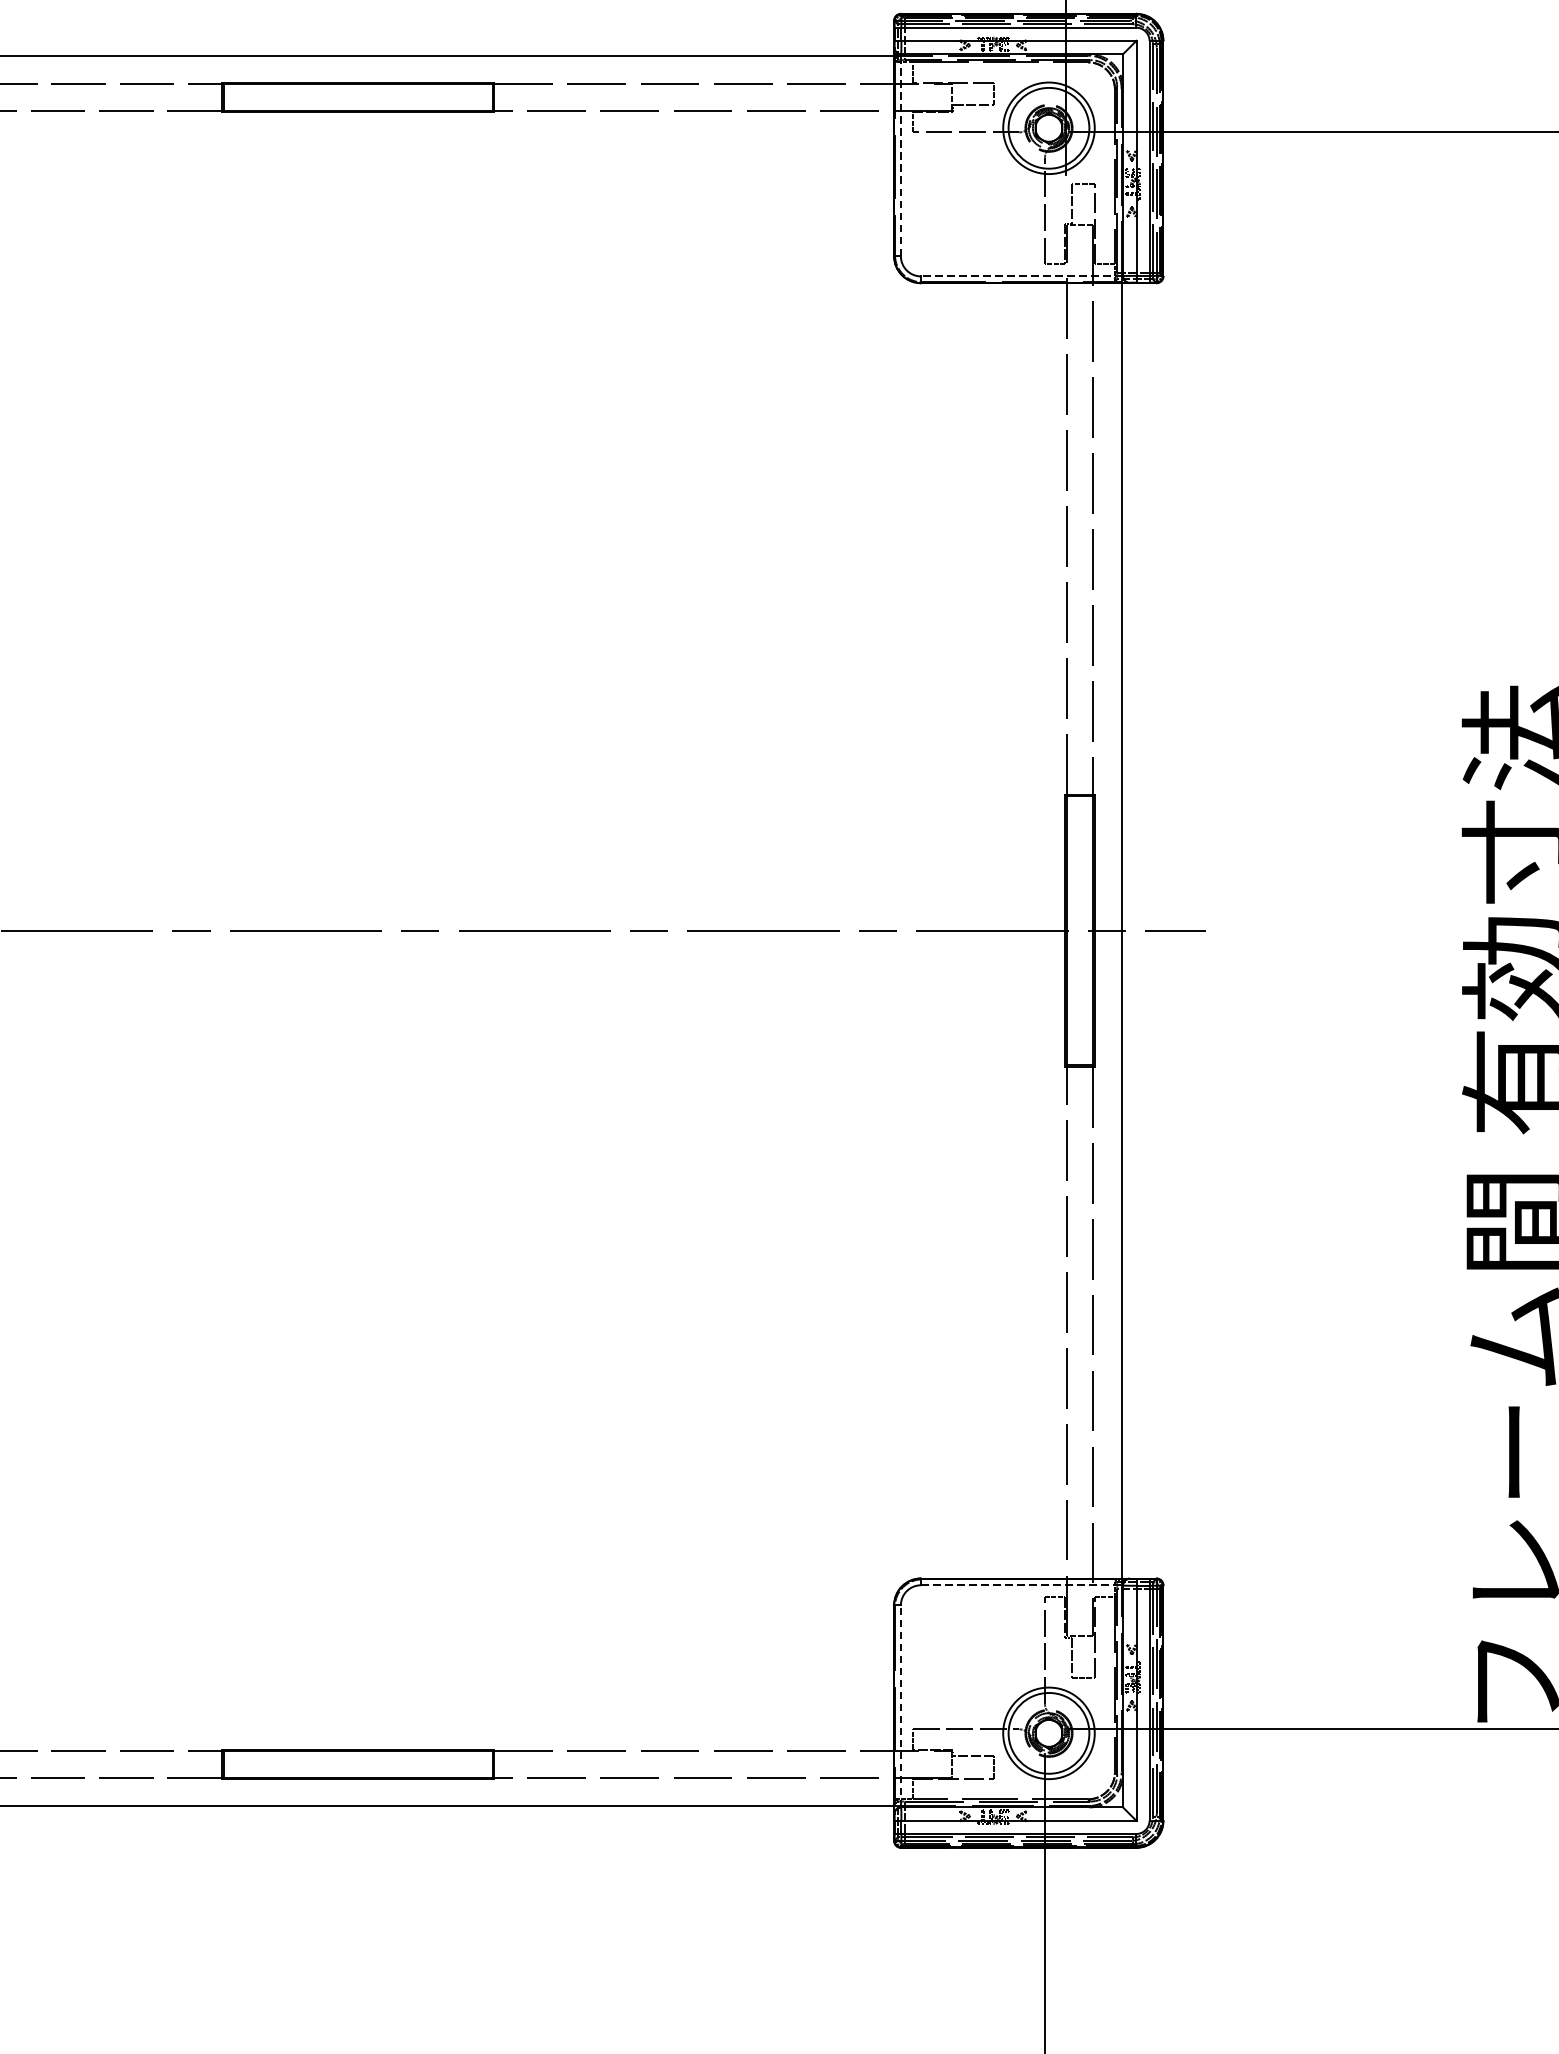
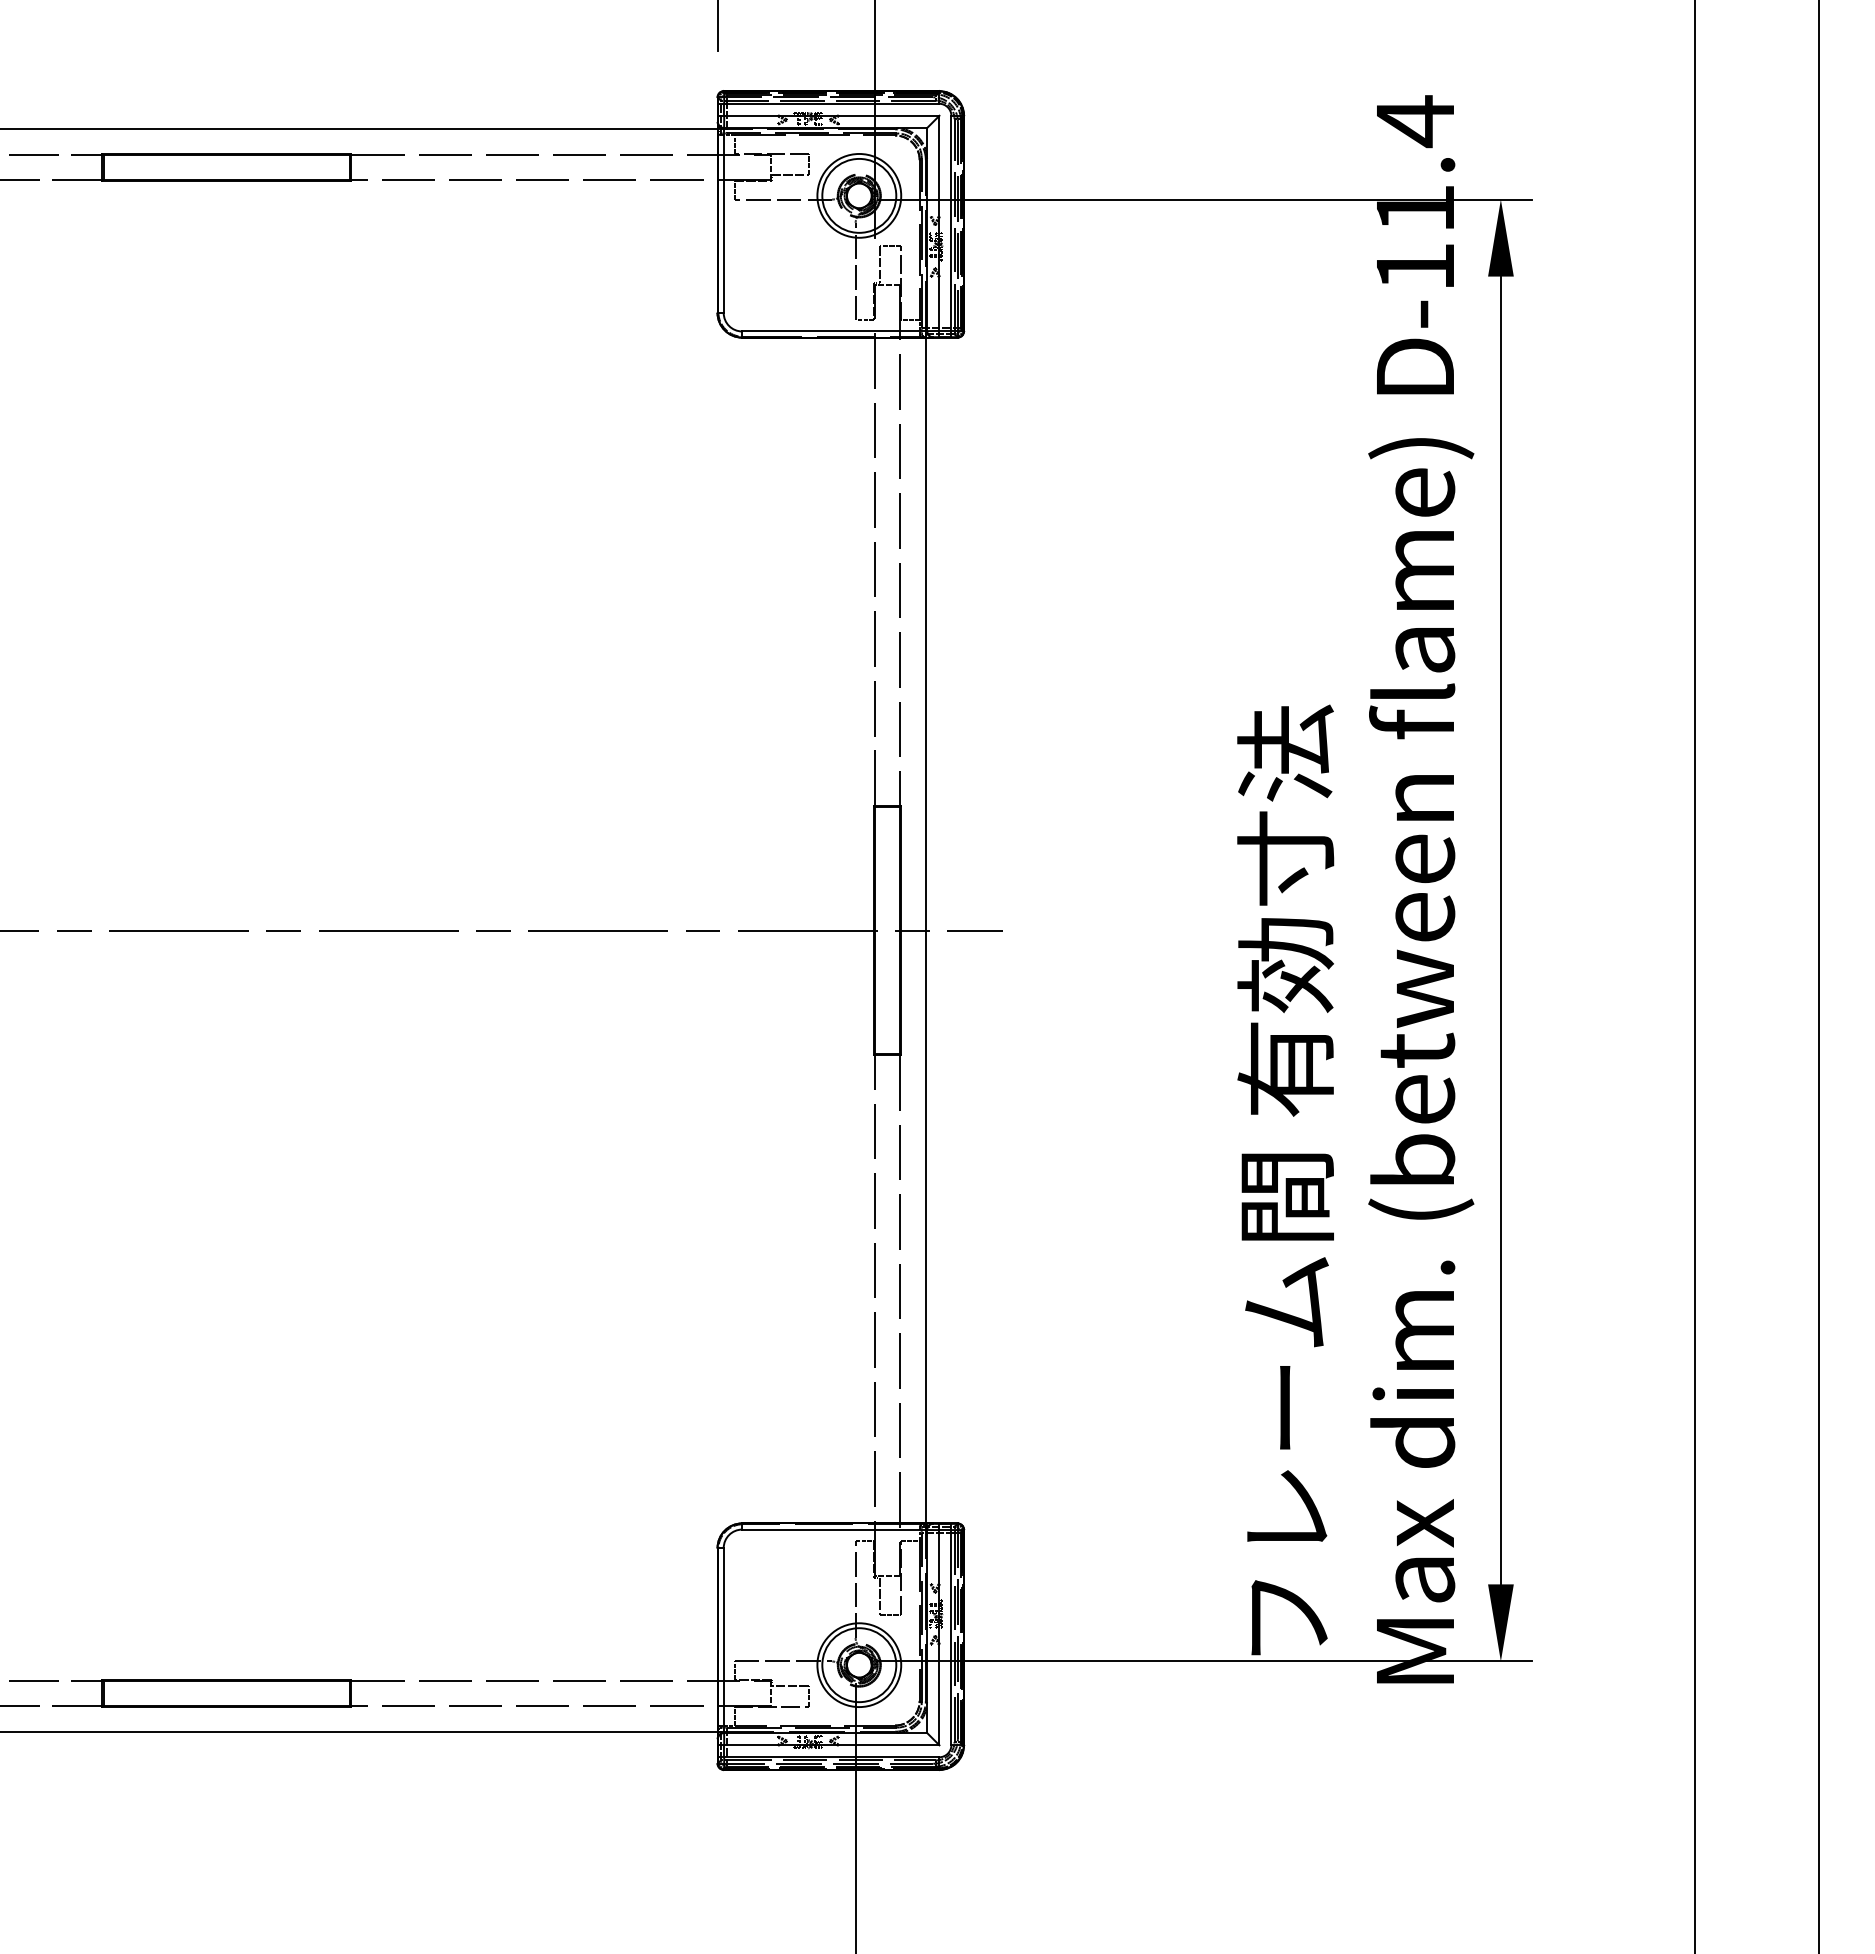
line: (900, 155) -> (723, 220), dashed -> solid
line: (1021, 276) -> (834, 331), dashed -> solid
line: (1022, 1585) -> (835, 1529), dashed -> solid
line: (900, 1706) -> (723, 1640), dashed -> solid

